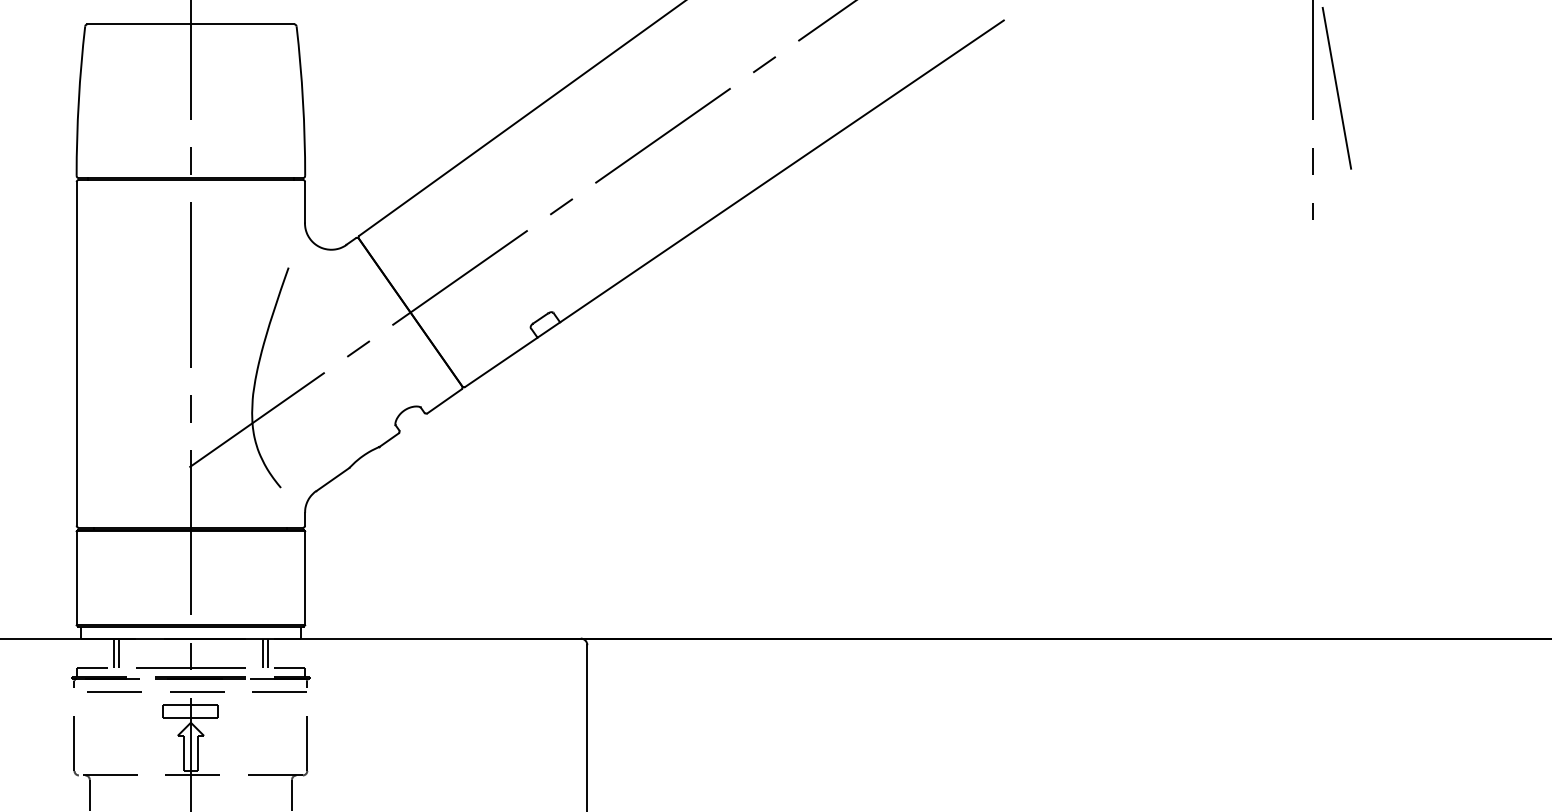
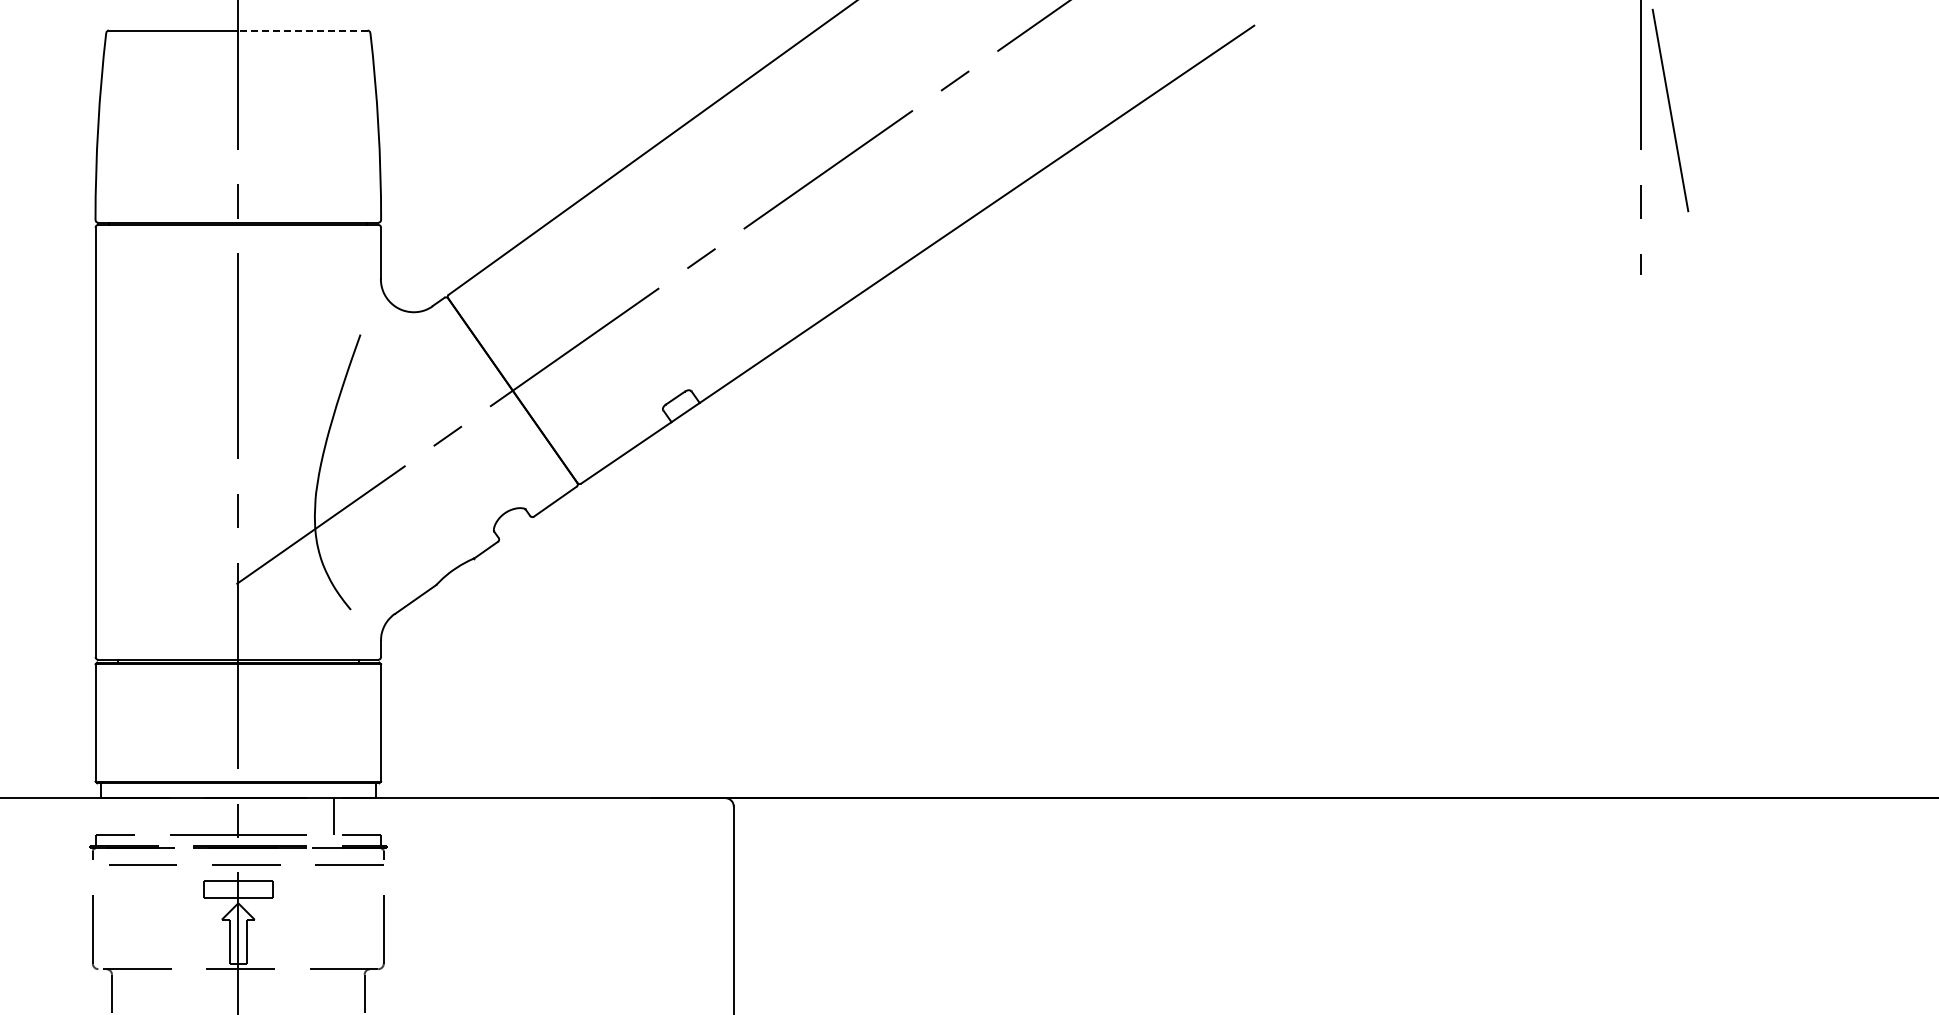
line: (242, 24) -> (302, 30), solid -> dashed
line: (114, 653) -> (142, 816), removed
line: (118, 653) -> (147, 816), removed
line: (263, 653) -> (328, 816), removed

